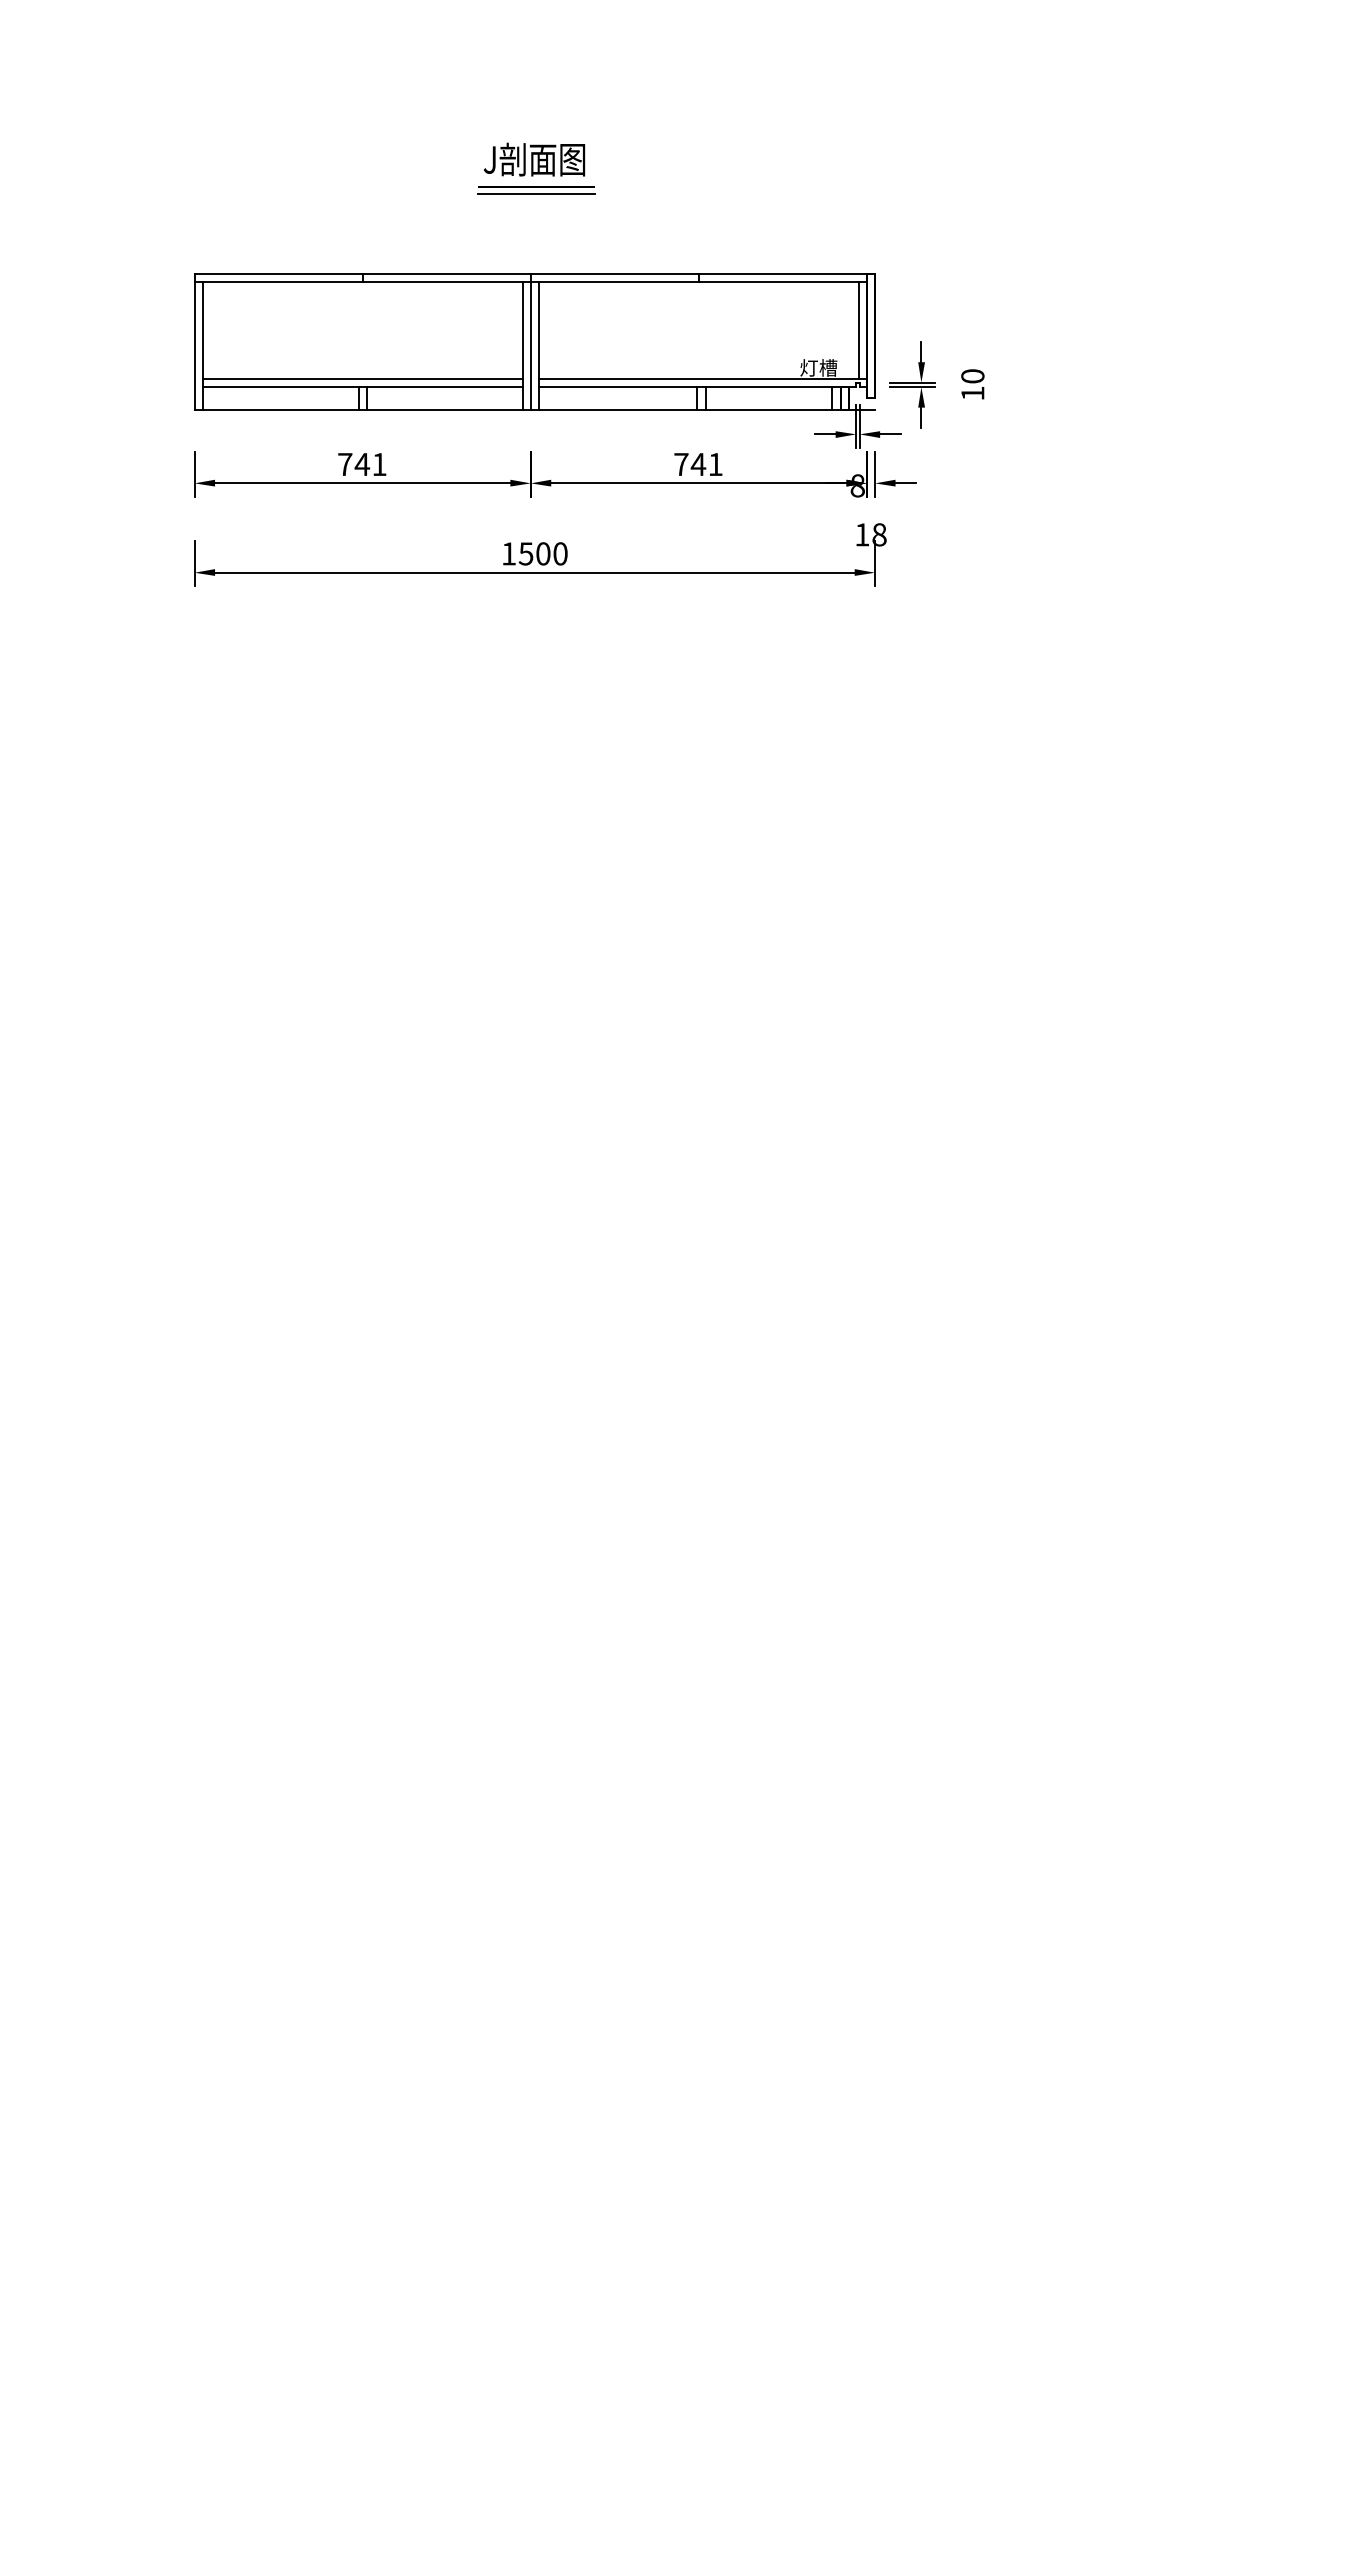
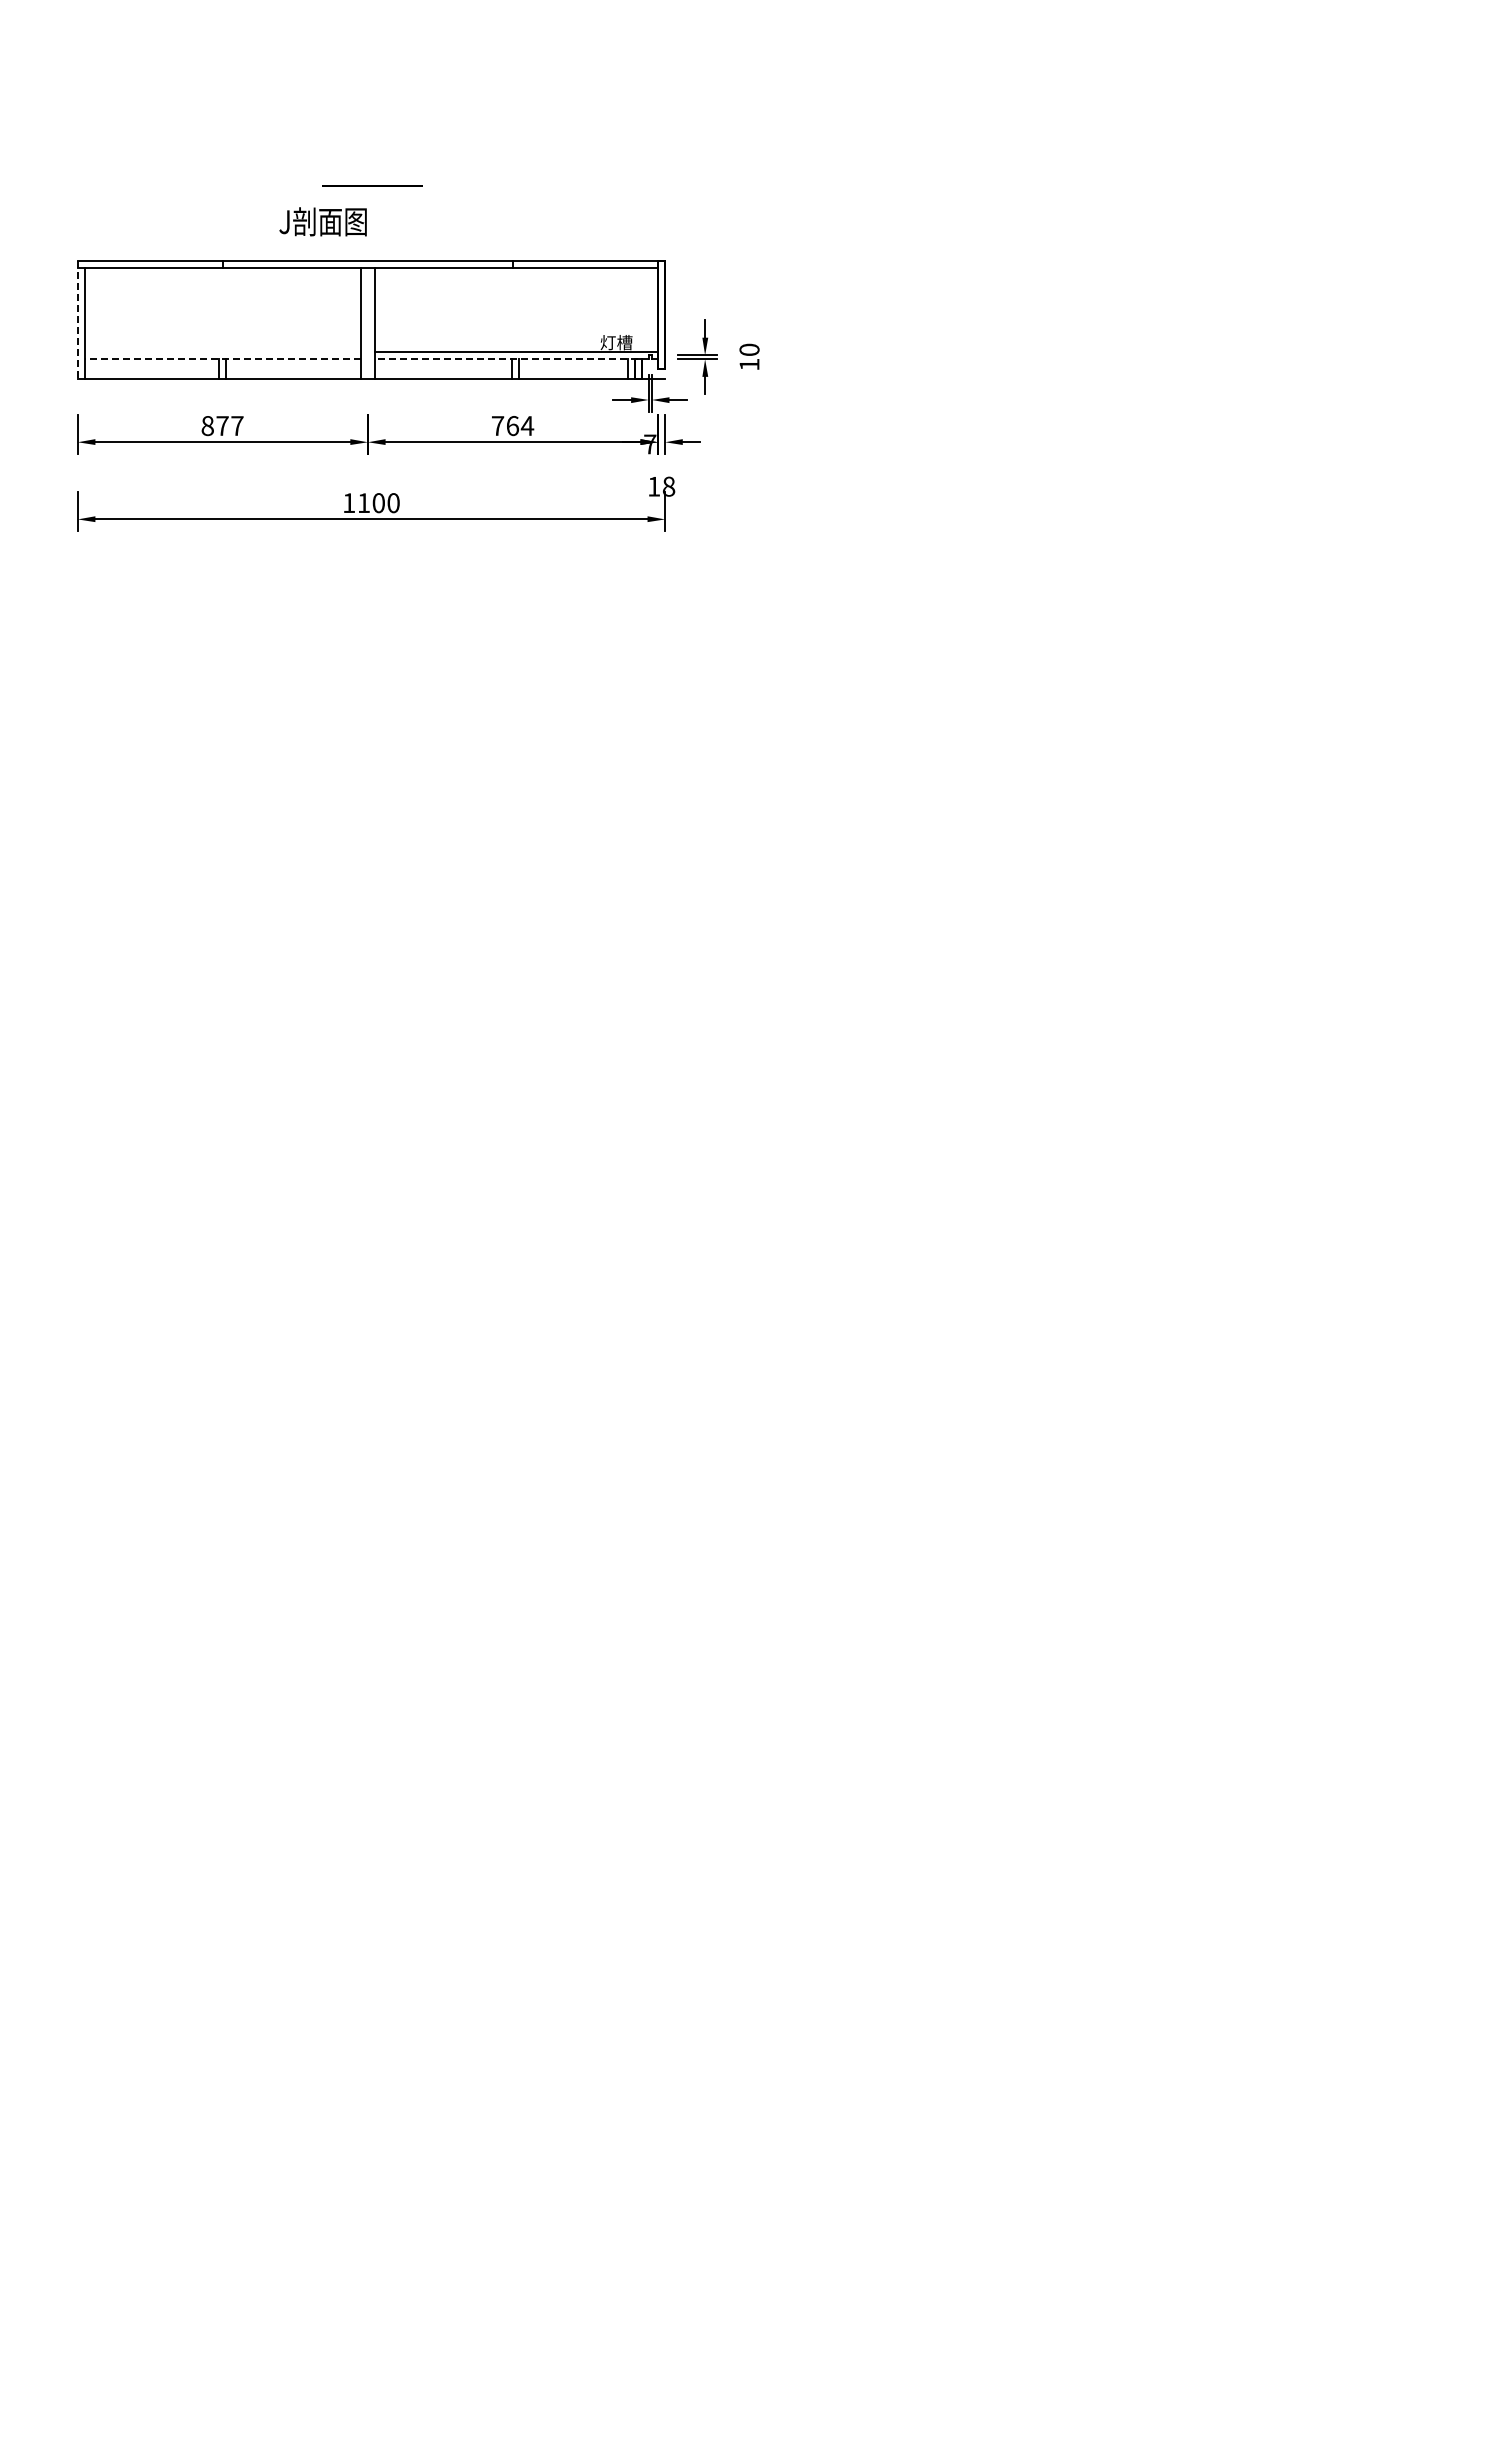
text: (533, 159) -> (322, 221), moved
line: (536, 194) -> (372, 192), removed
line: (859, 330) -> (651, 310), removed
line: (530, 341) -> (367, 319), removed
line: (194, 342) -> (77, 320), solid -> dashed
line: (362, 379) -> (222, 352), removed
line: (362, 387) -> (222, 359), solid -> dashed
line: (697, 387) -> (511, 359), solid -> dashed
text: (362, 465) -> (222, 426), 741 -> 877
text: (707, 465) -> (520, 426), 741 -> 764
text: (858, 485) -> (650, 444), 8 -> 7
text: (525, 554) -> (363, 503), 1500 -> 1100

